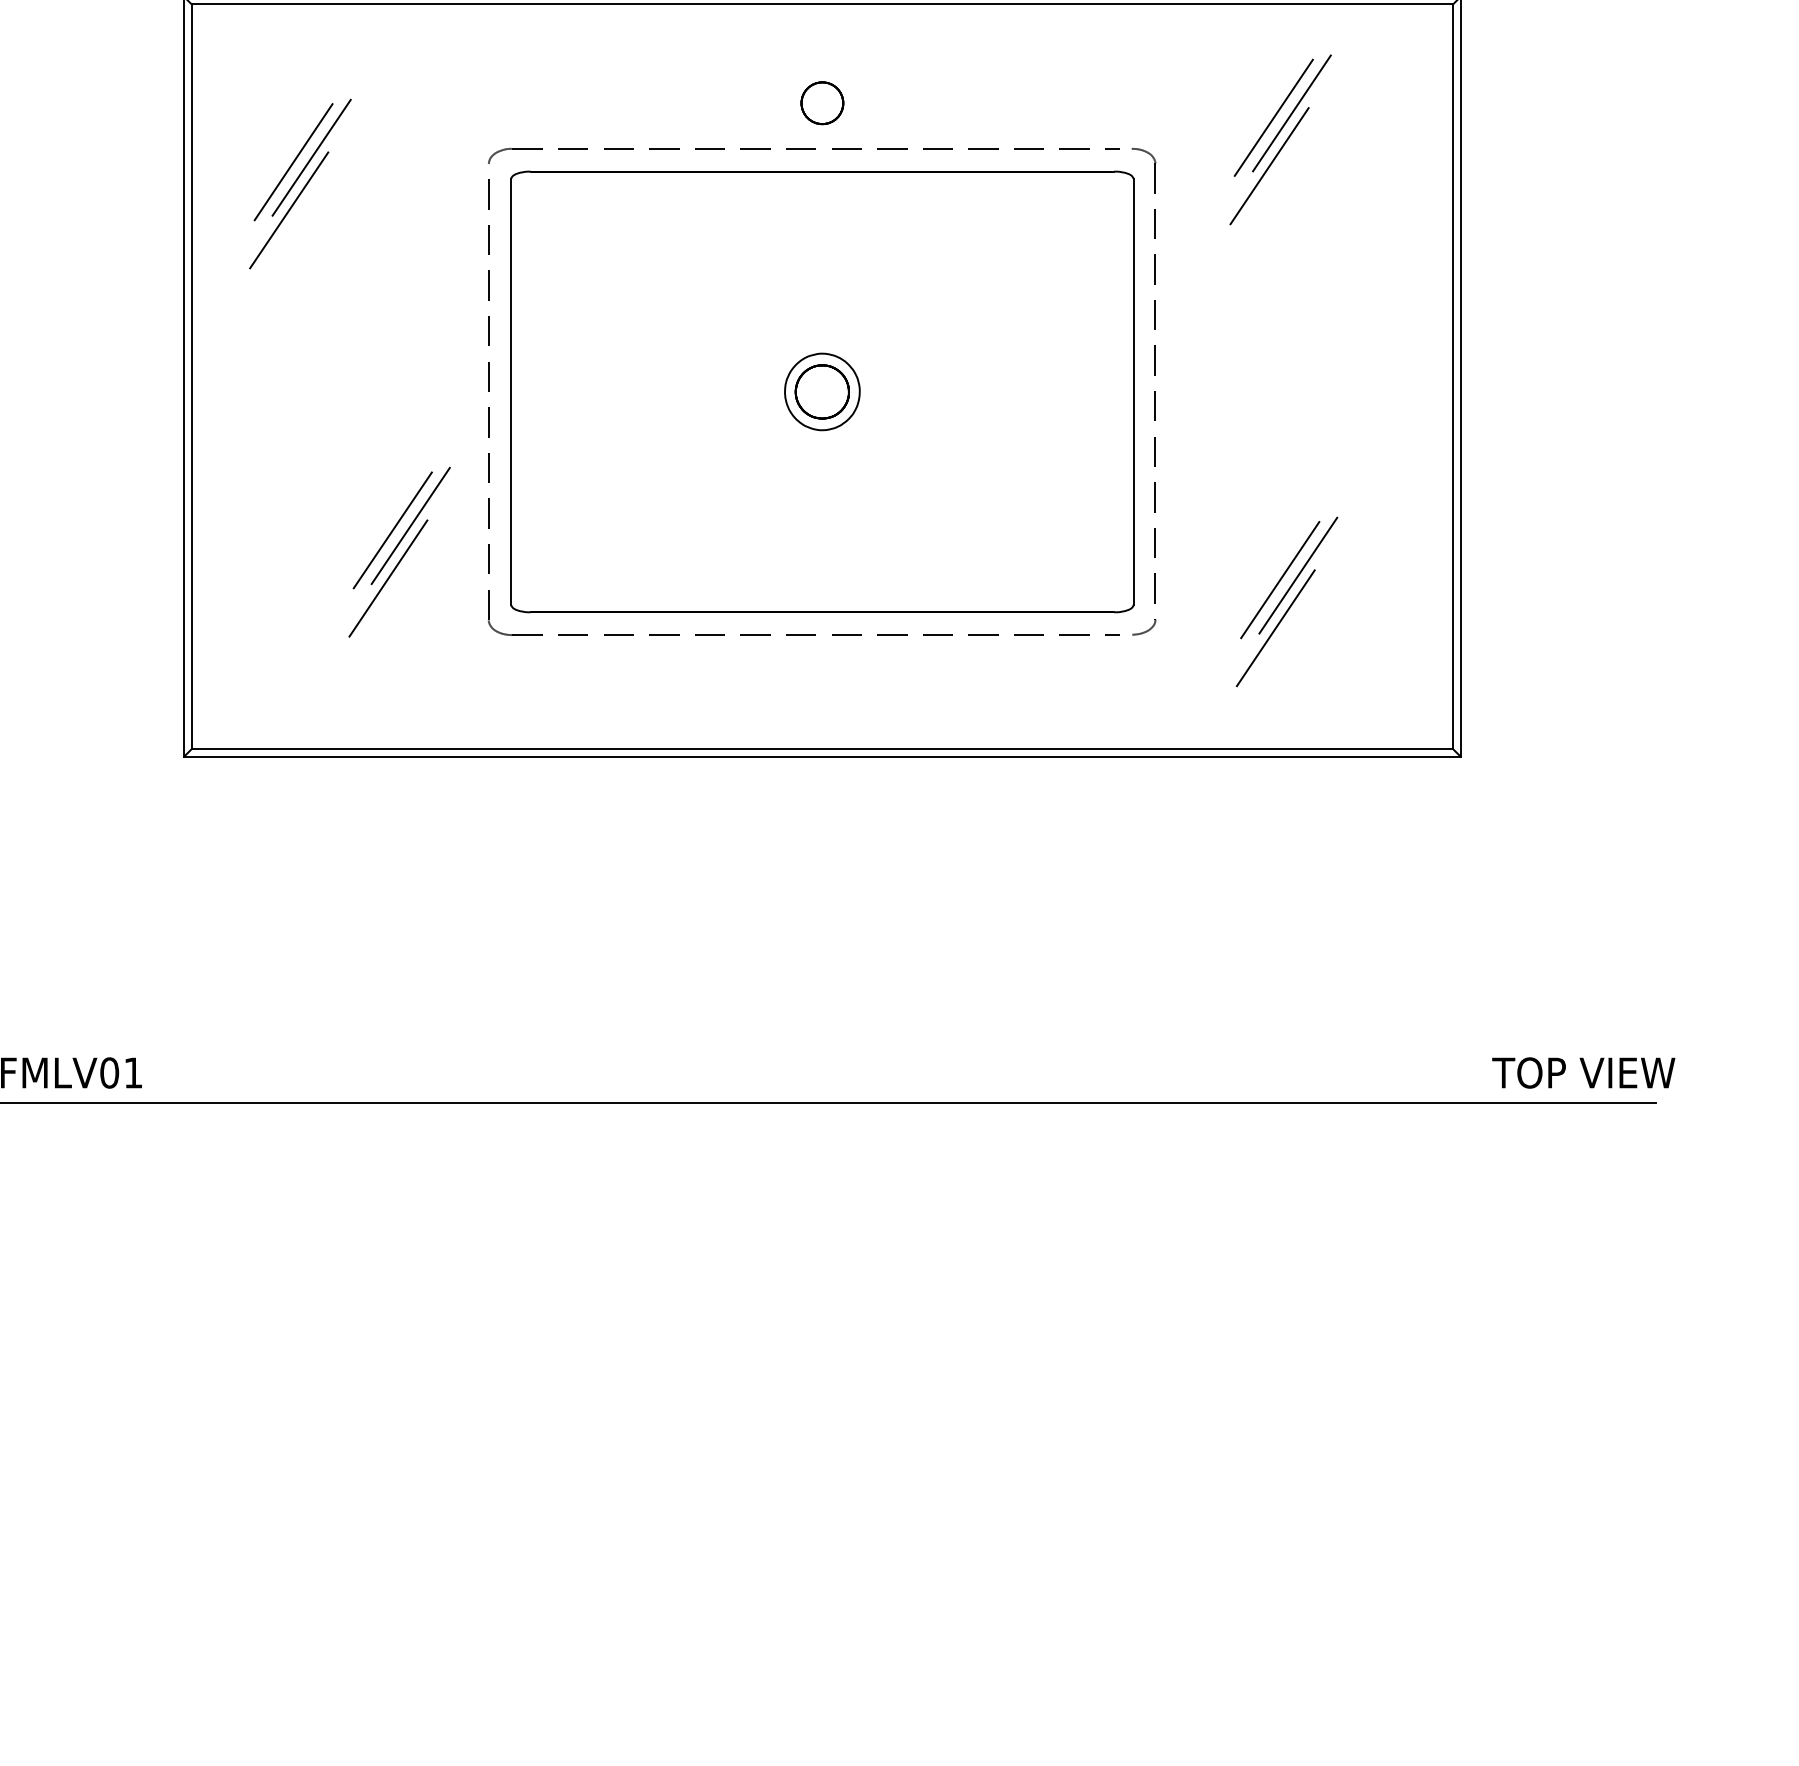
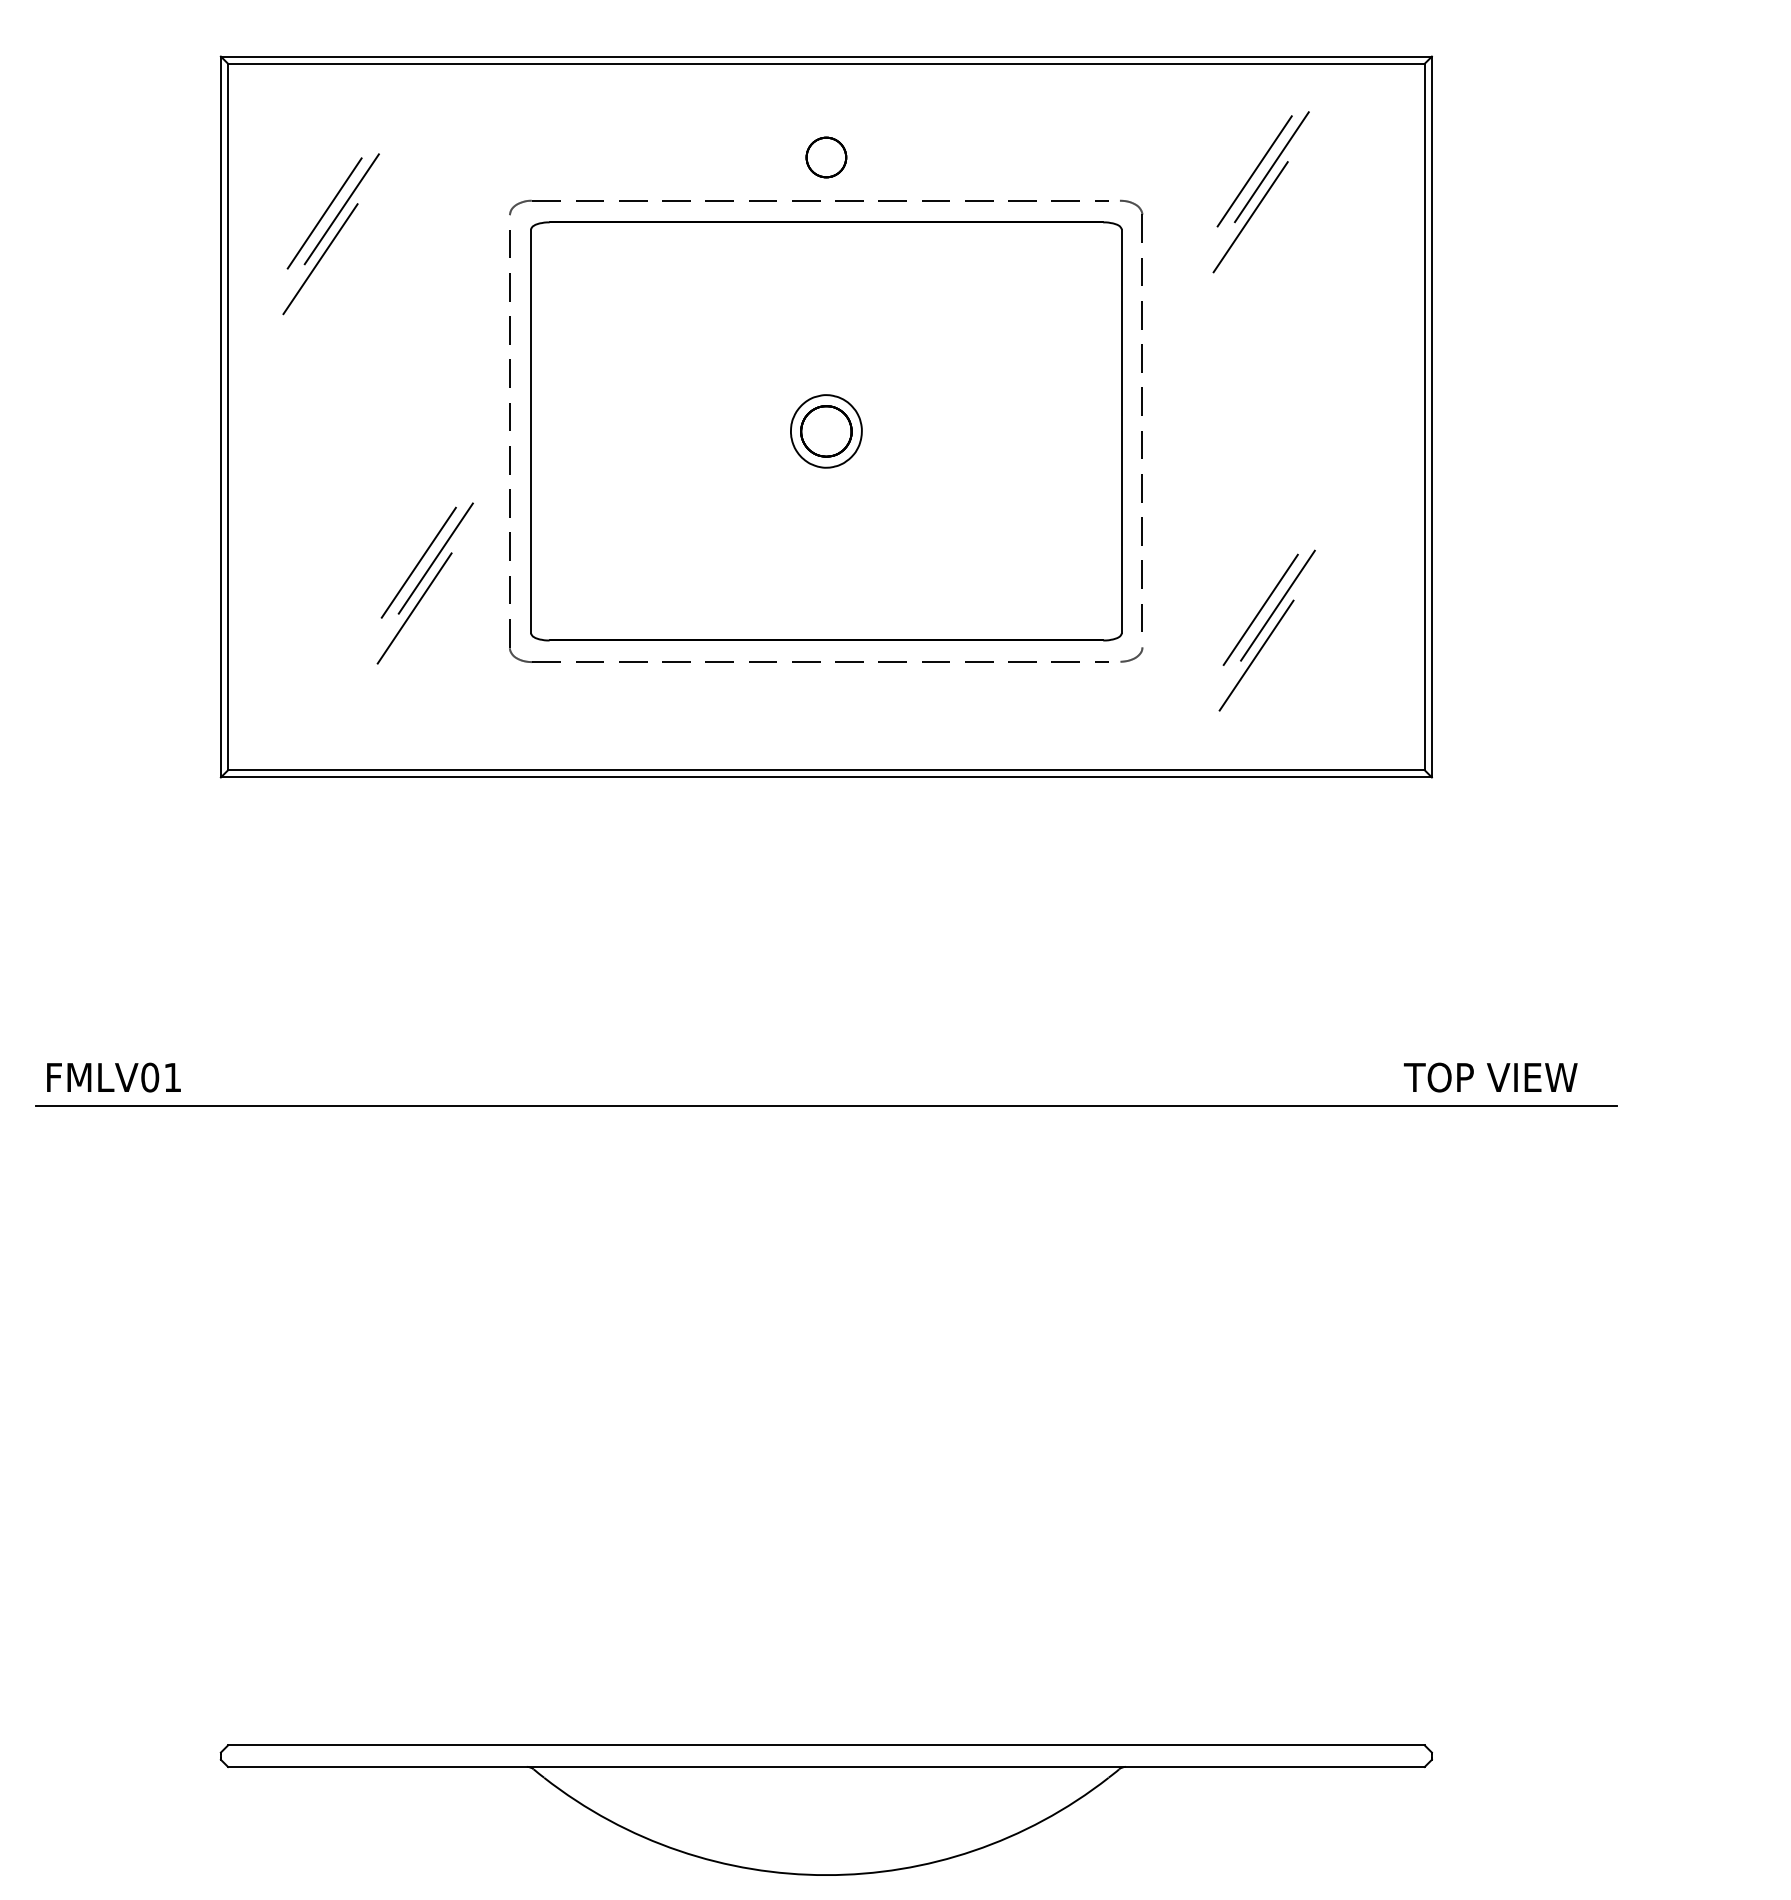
text: (1583, 1072) -> (1490, 1077), moved

